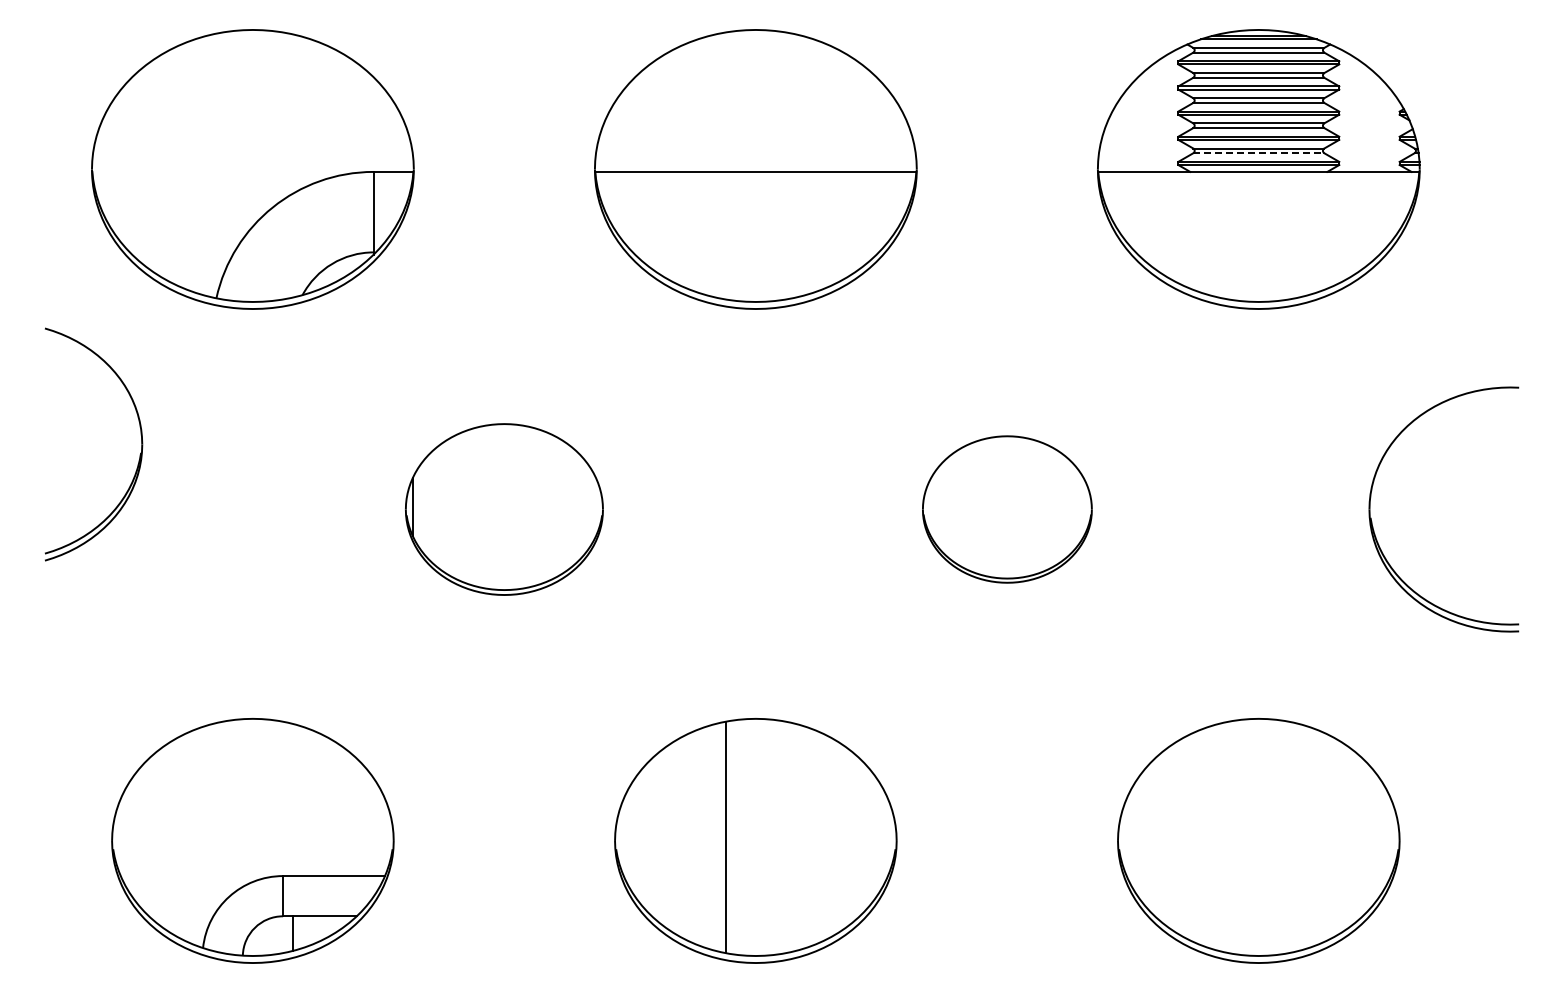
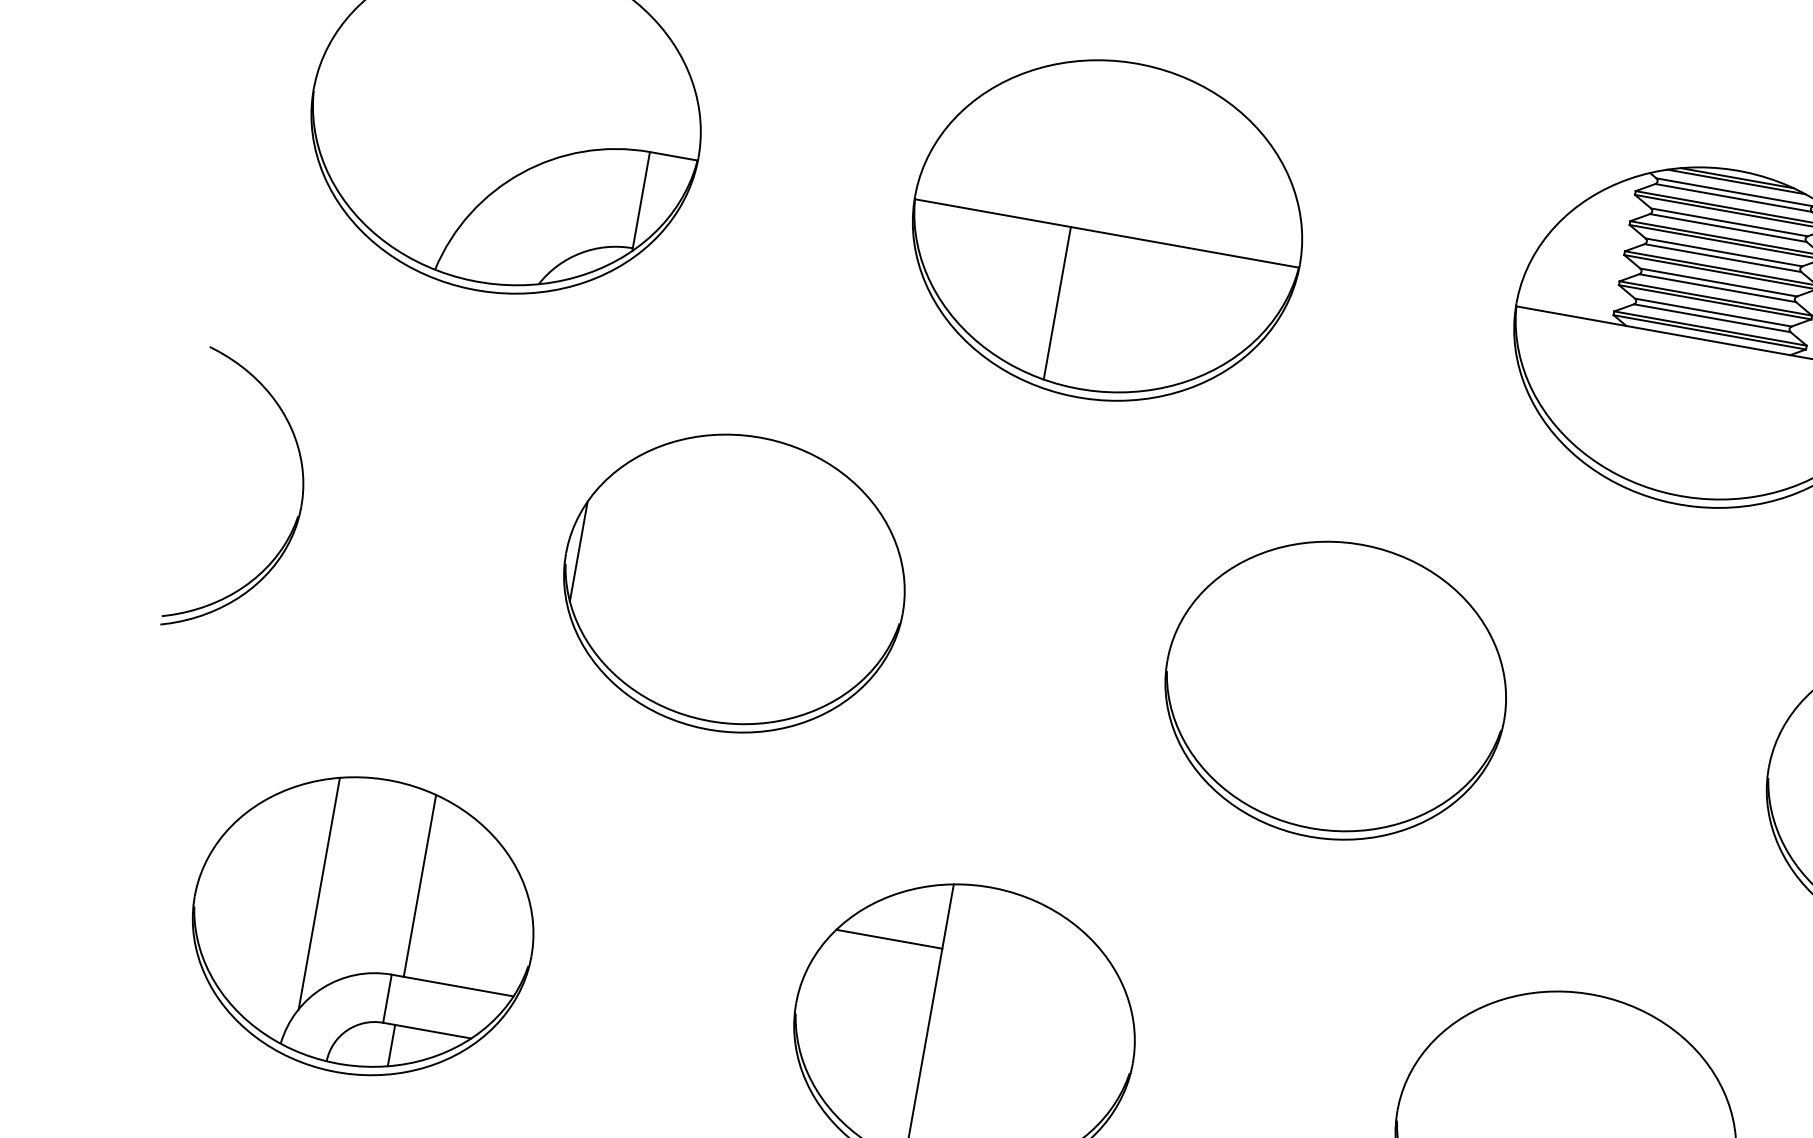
line: (1258, 153) -> (1711, 318), dashed -> solid
line: (725, 235) -> (1057, 302), added
part: (139, 455) -> (295, 518), moved
part: (504, 509) -> (734, 583), size x1.43
part: (1007, 509) -> (1335, 690), size x1.67
line: (680, 775) -> (888, 939), added
line: (293, 800) -> (420, 886), added
line: (212, 820) -> (319, 893), added

